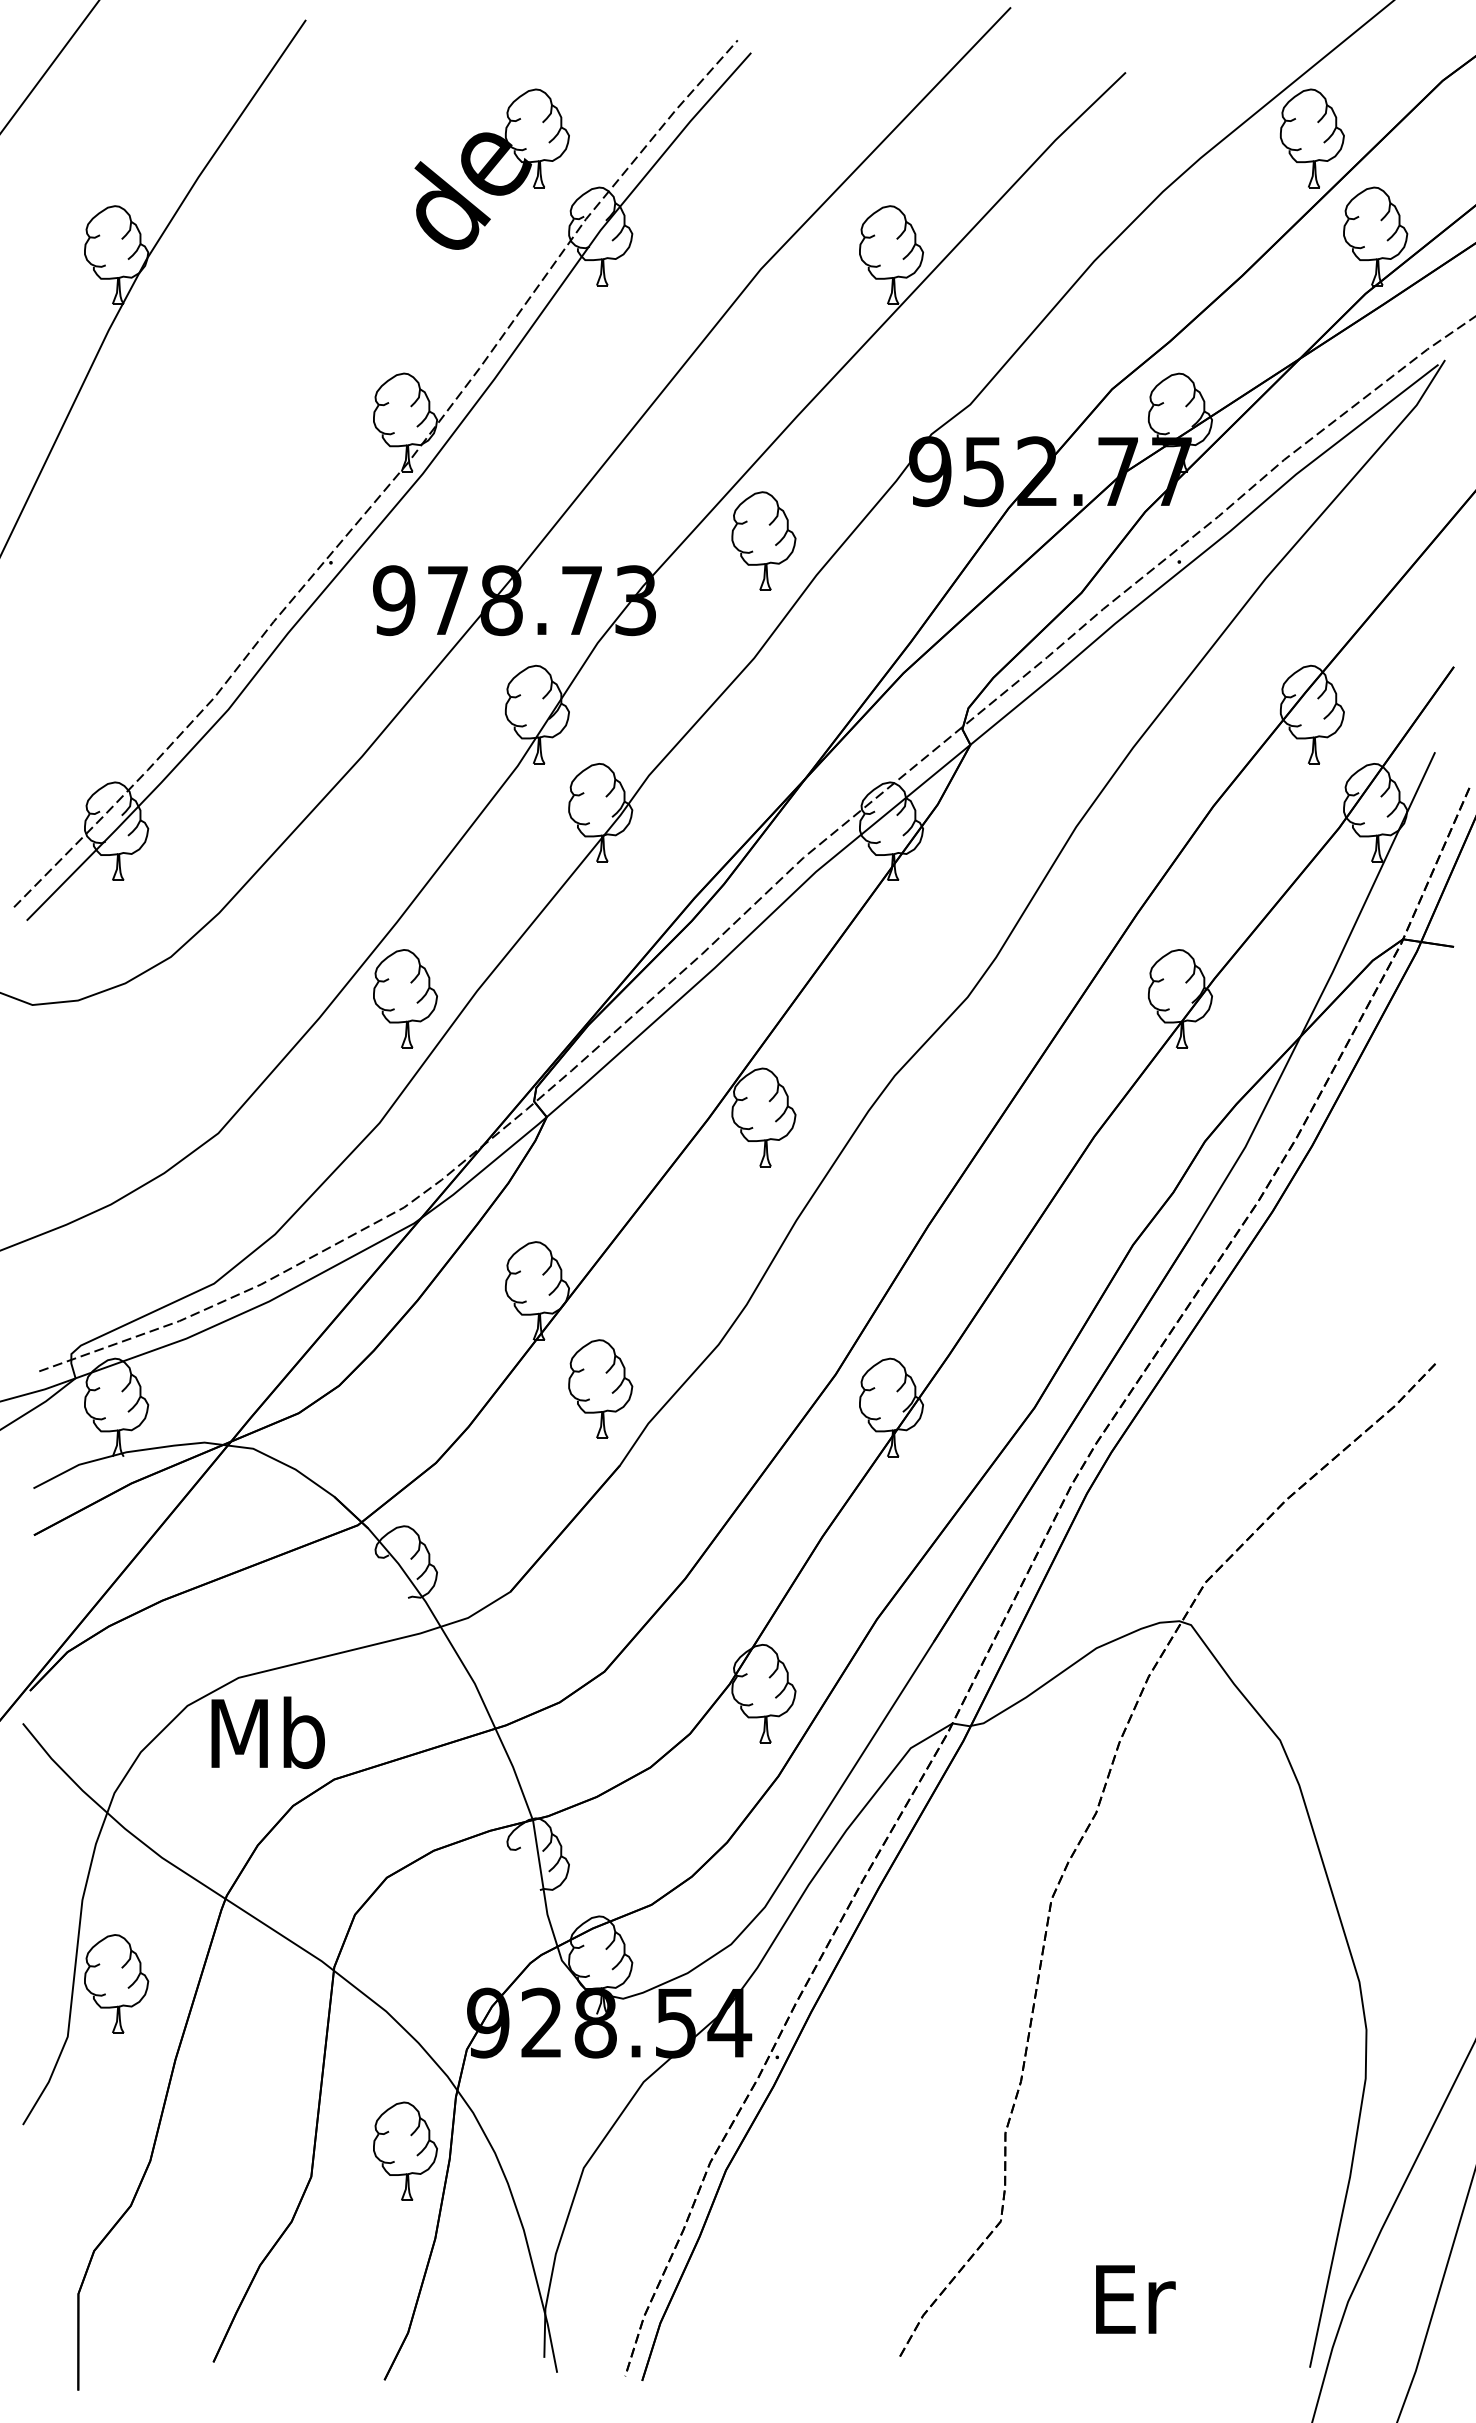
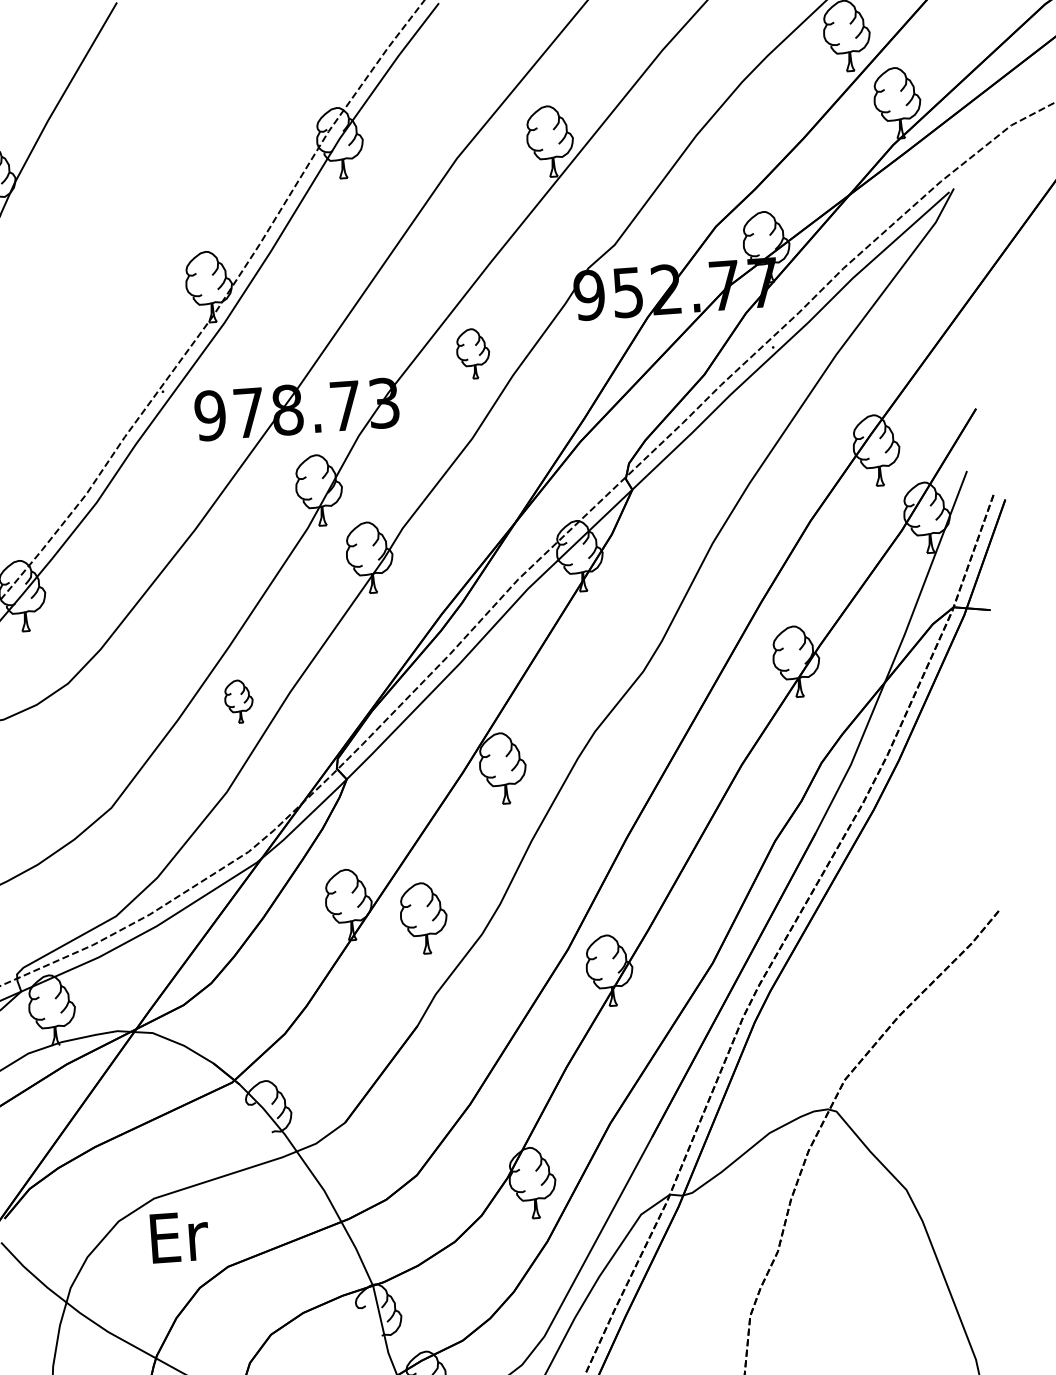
part: (491, 168) -> (258, 99), removed
part: (763, 540) -> (472, 353), size x0.7
part: (405, 998) -> (239, 701), size x0.6
part: (600, 1388) -> (423, 918), moved
text: (267, 1732) -> (177, 1236), Mb -> Er

